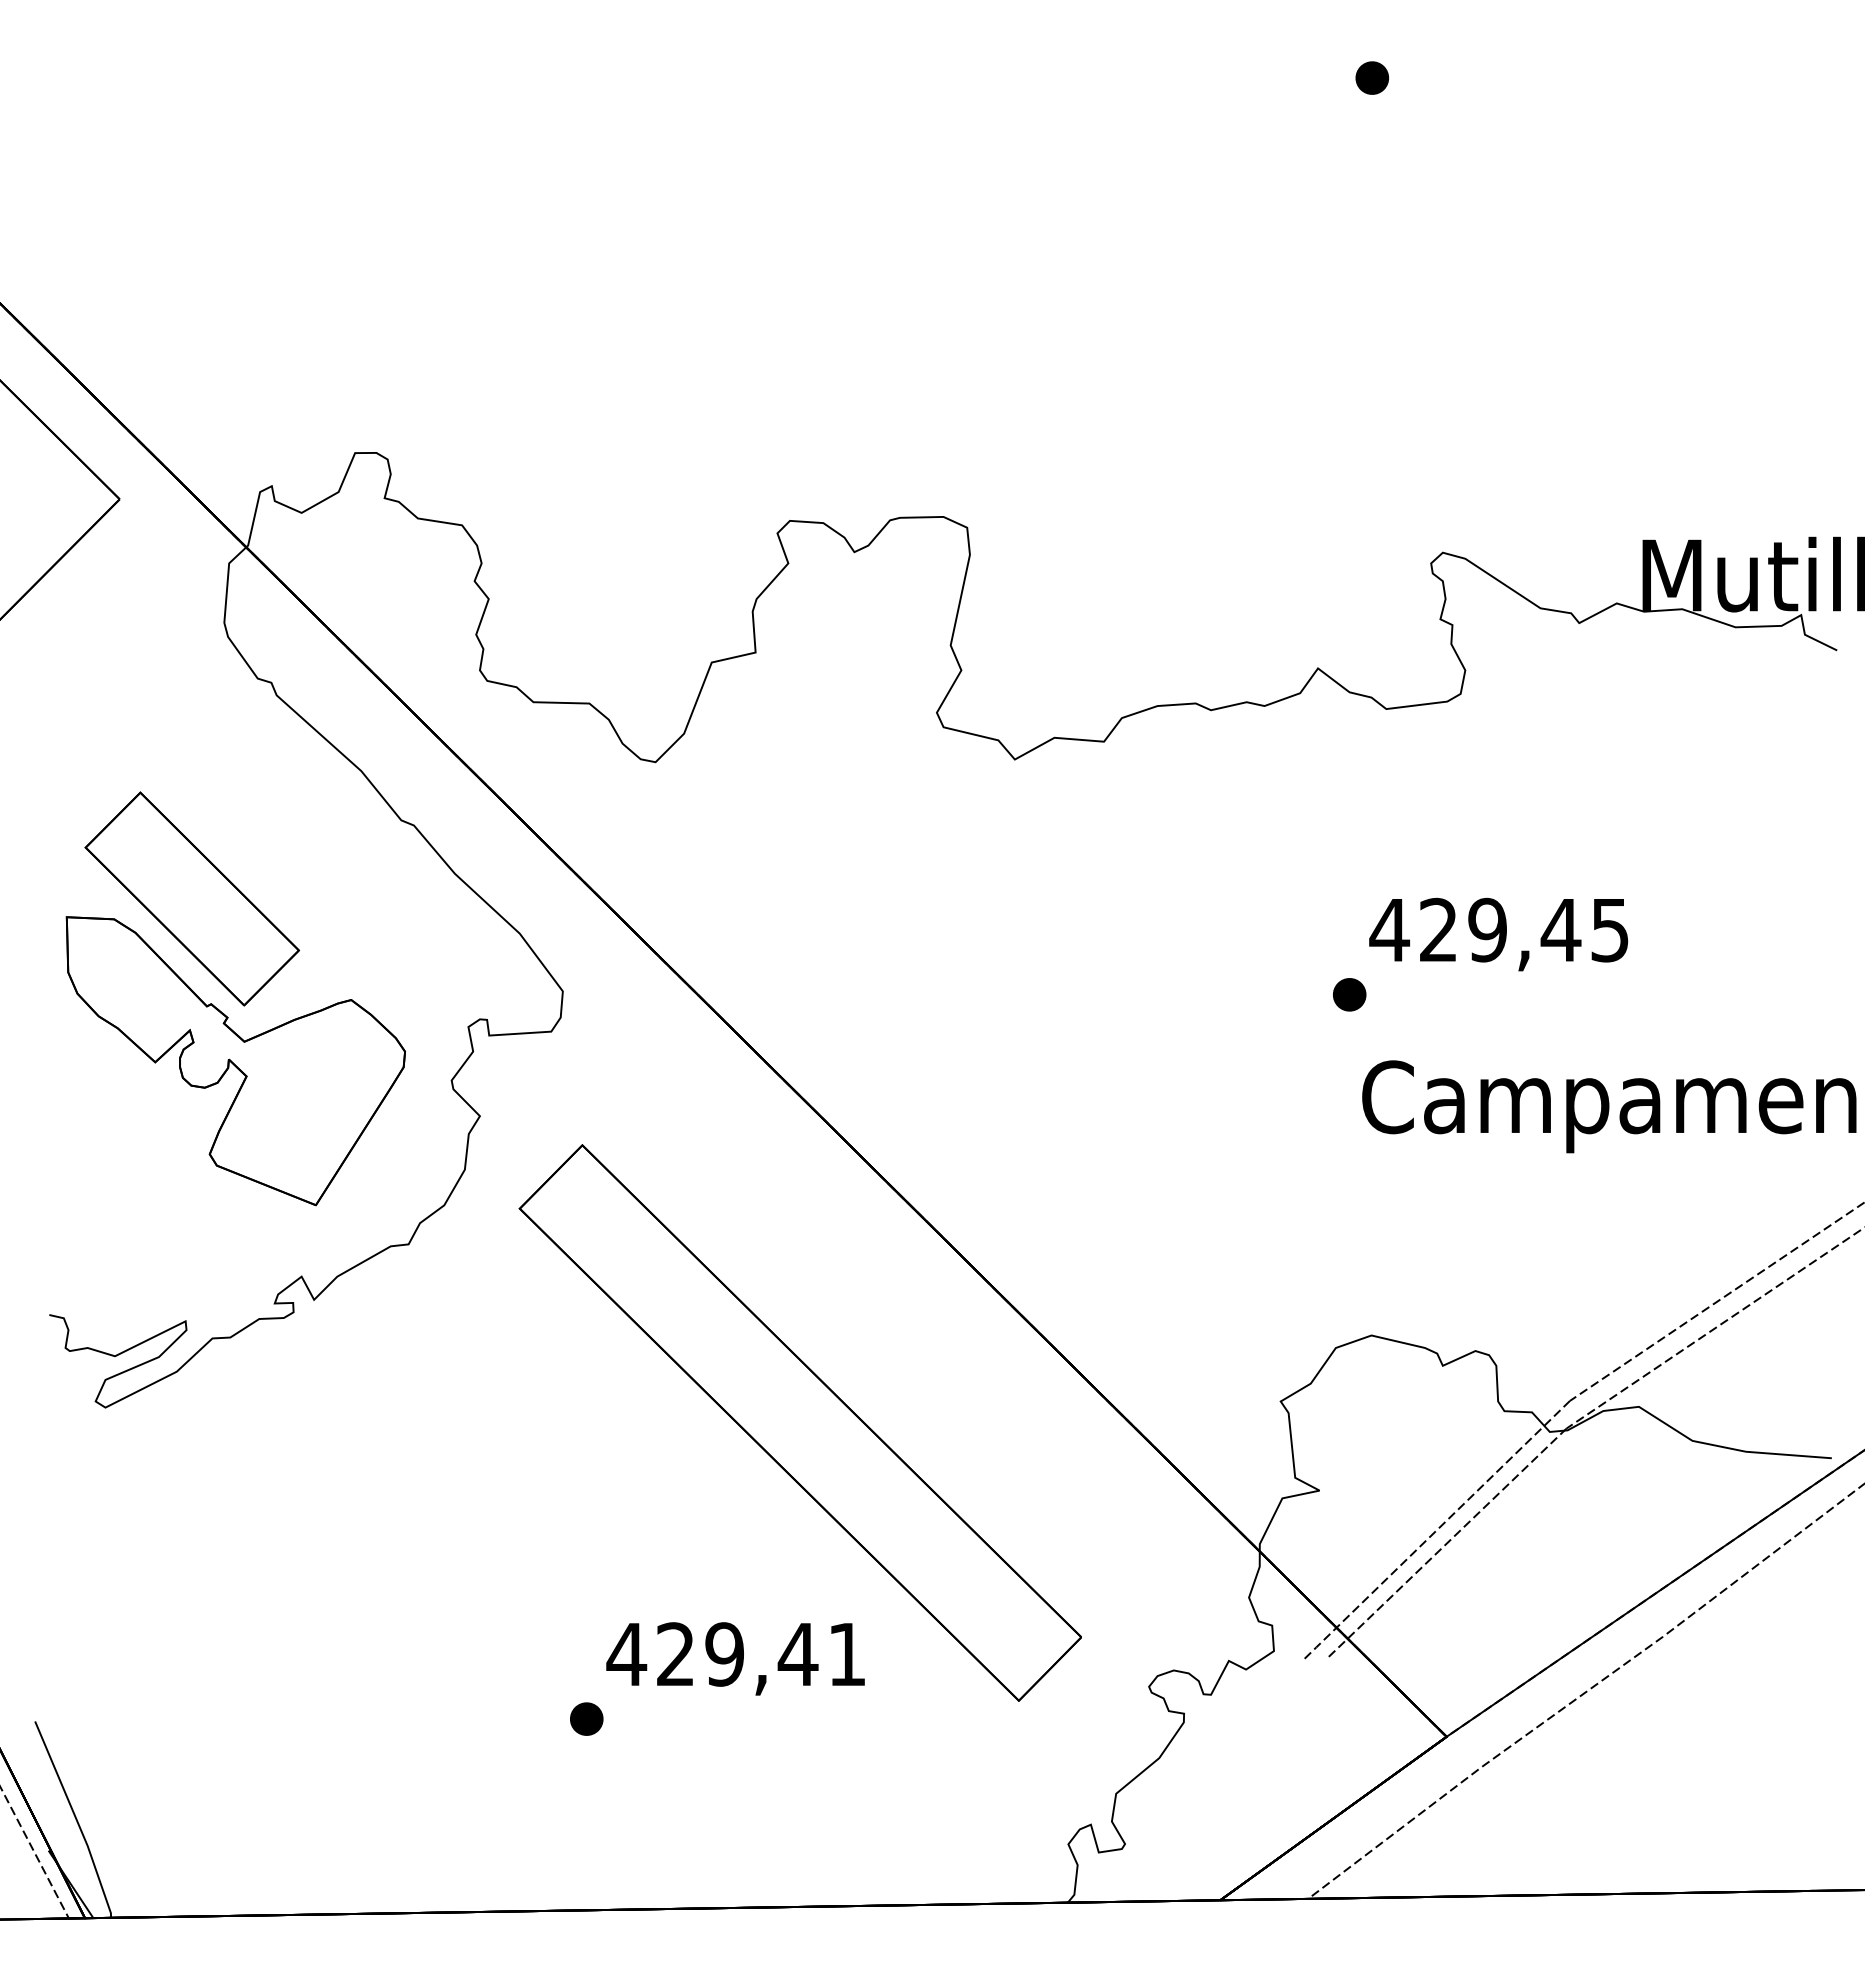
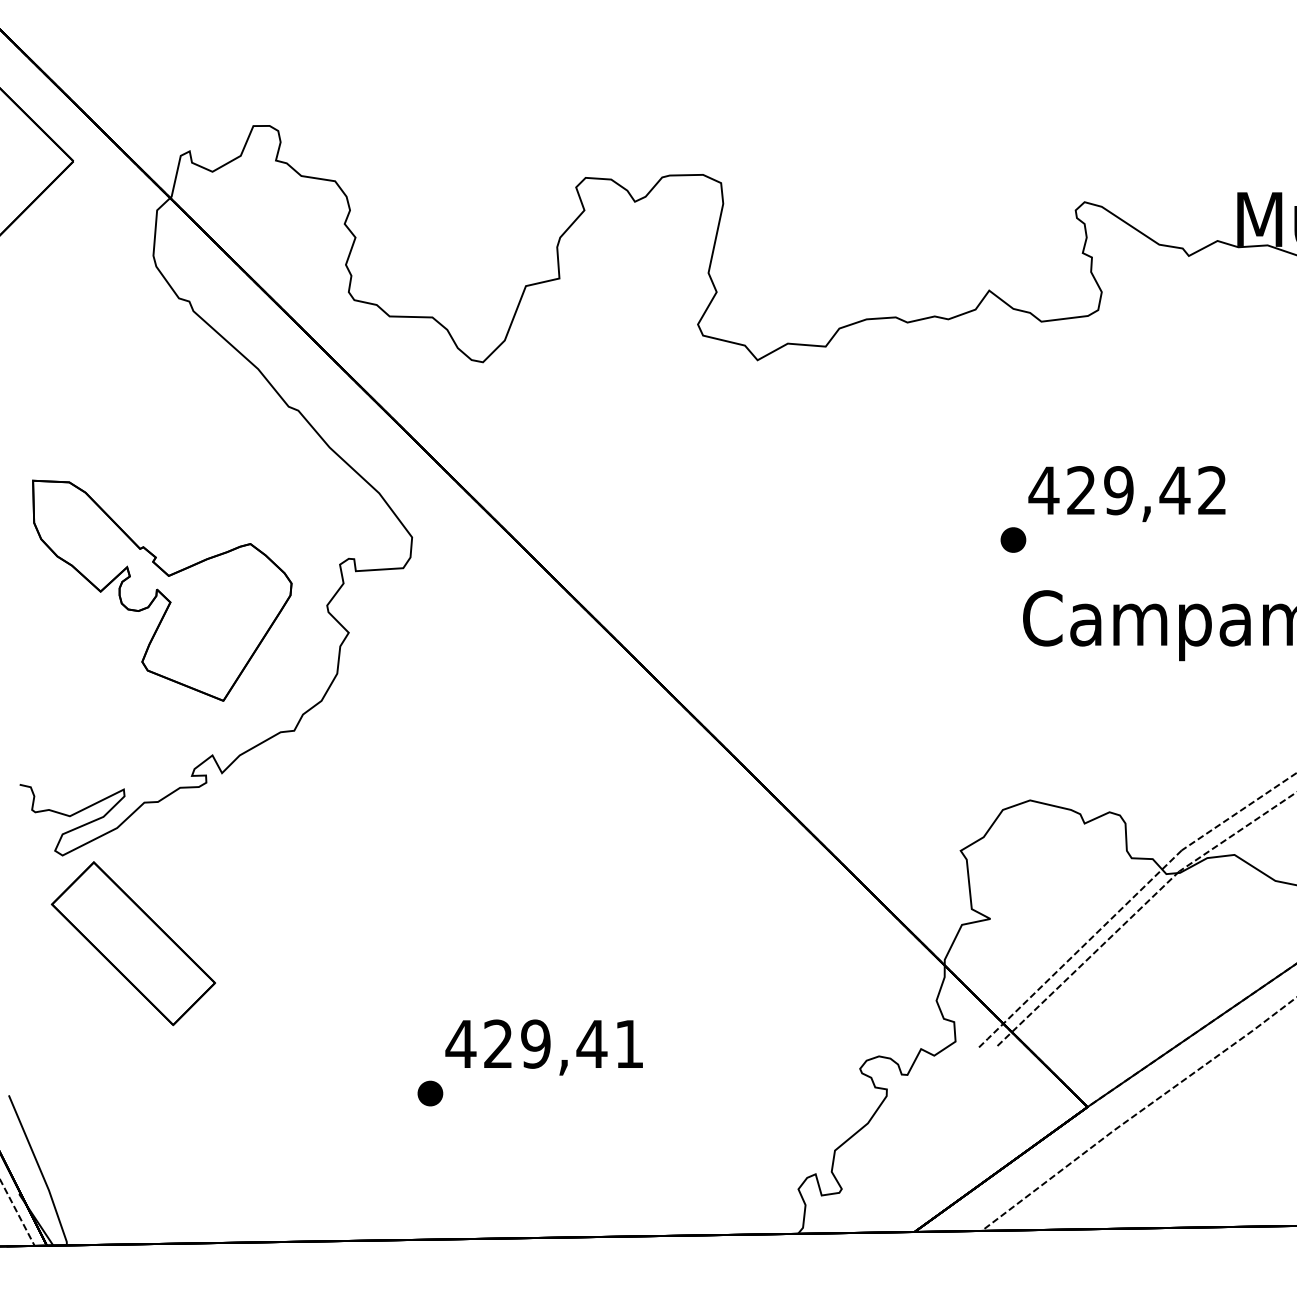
part: (191, 898) -> (132, 943), moved
text: (1609, 929) -> (1211, 490), 429,45 -> 429,42
part: (799, 1422) -> (592, 866), removed

